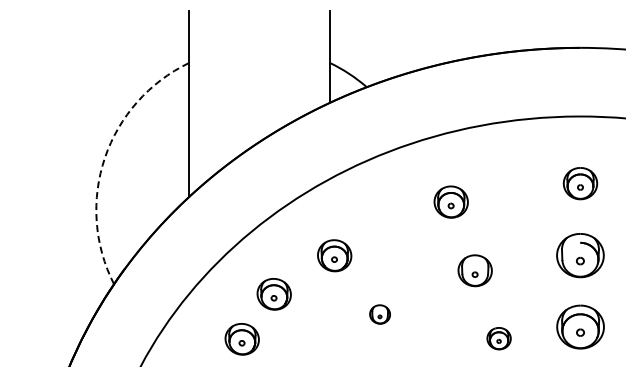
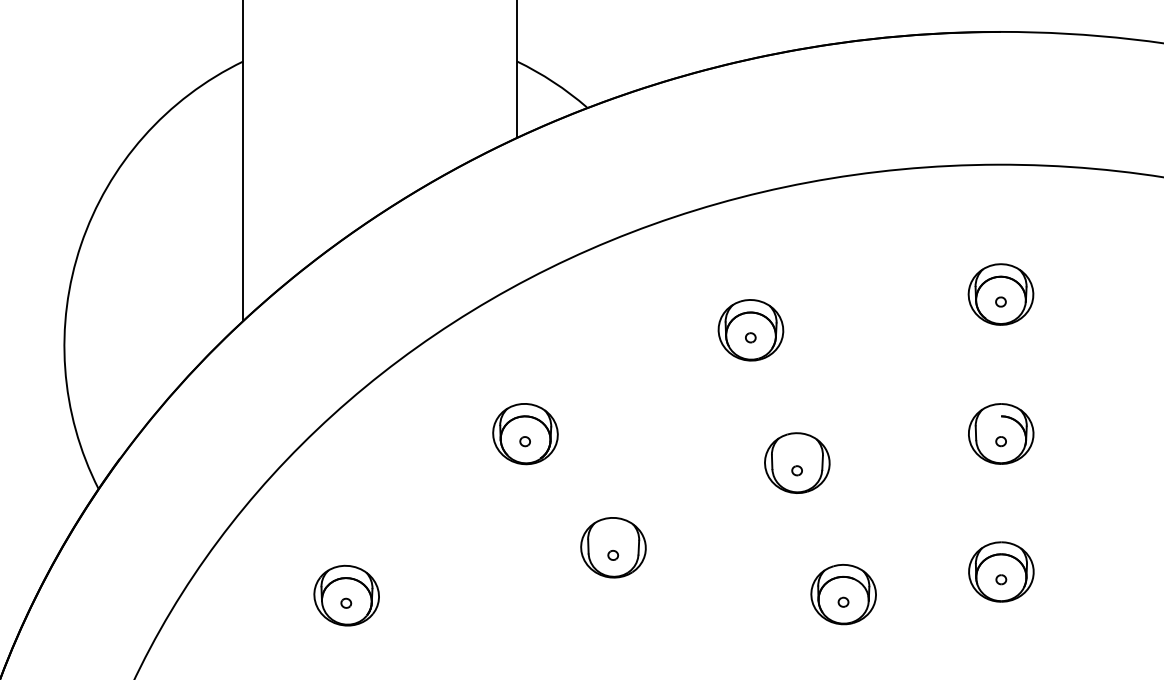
arc: (104, 157) -> (80, 243), dashed -> solid
part: (580, 255) -> (1001, 433), size x0.71
part: (273, 294) -> (407, 509), removed
part: (379, 314) -> (612, 547), size x1.67
part: (580, 326) -> (1001, 570), size x0.71
part: (498, 338) -> (842, 594), size x1.43

